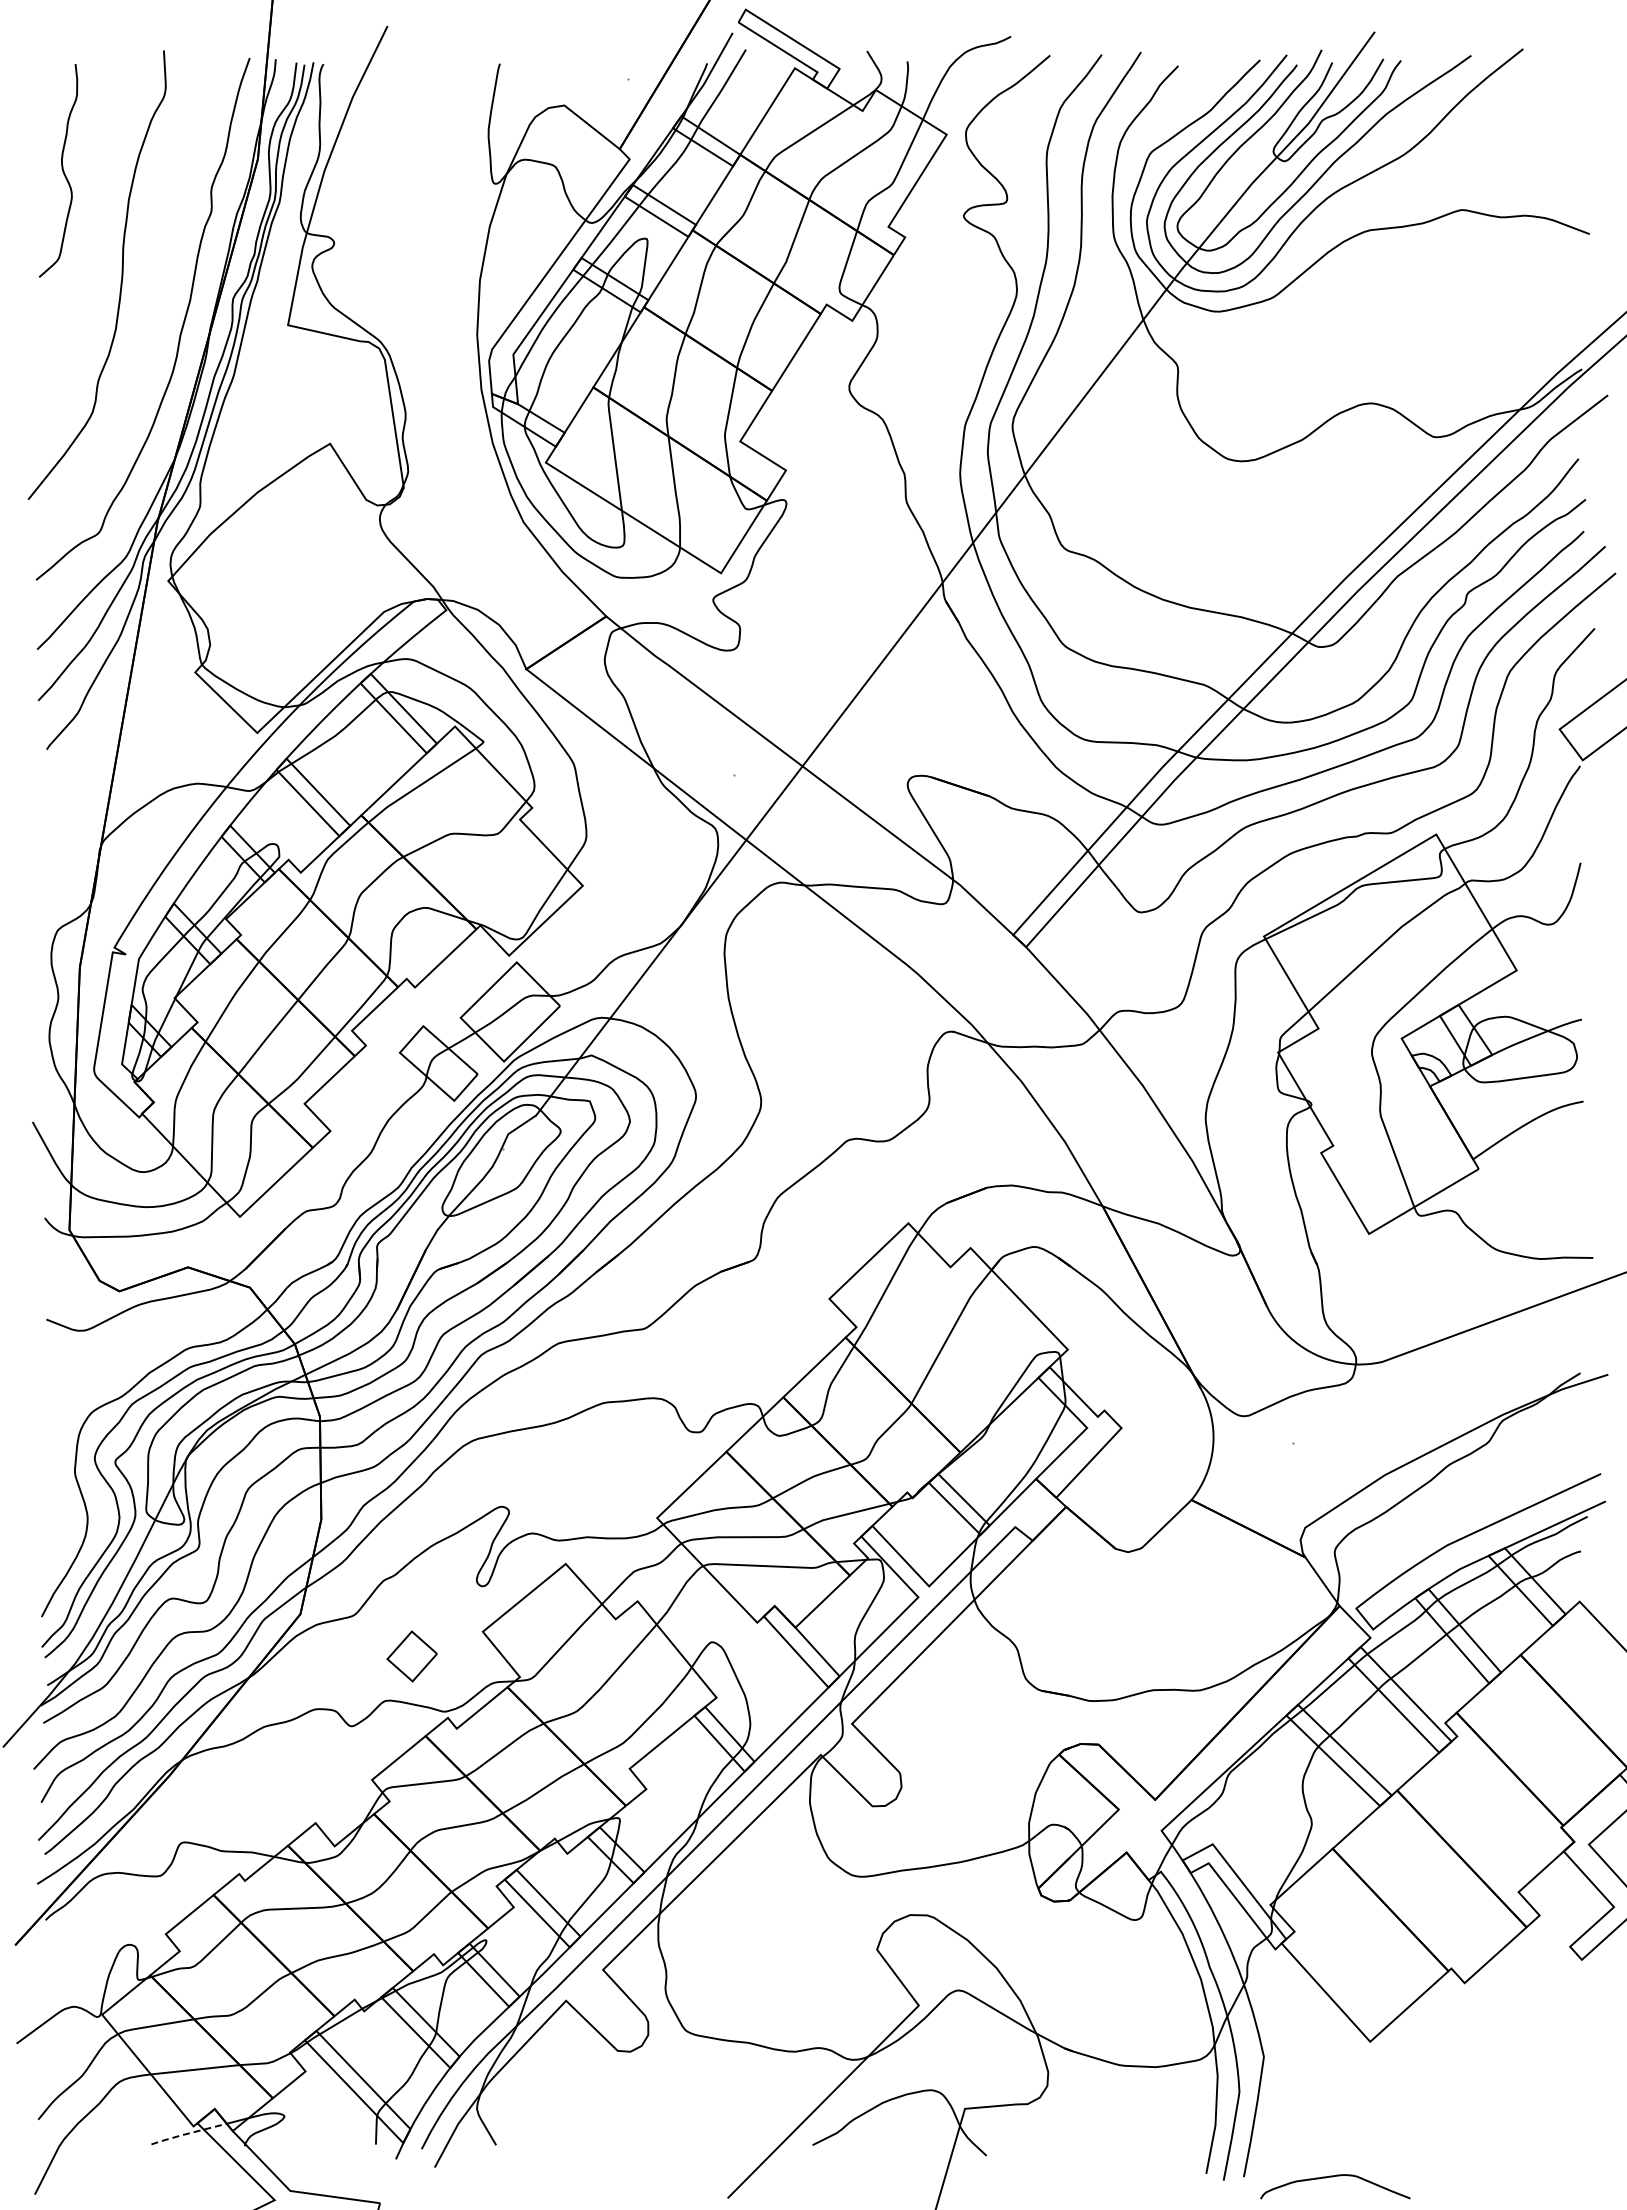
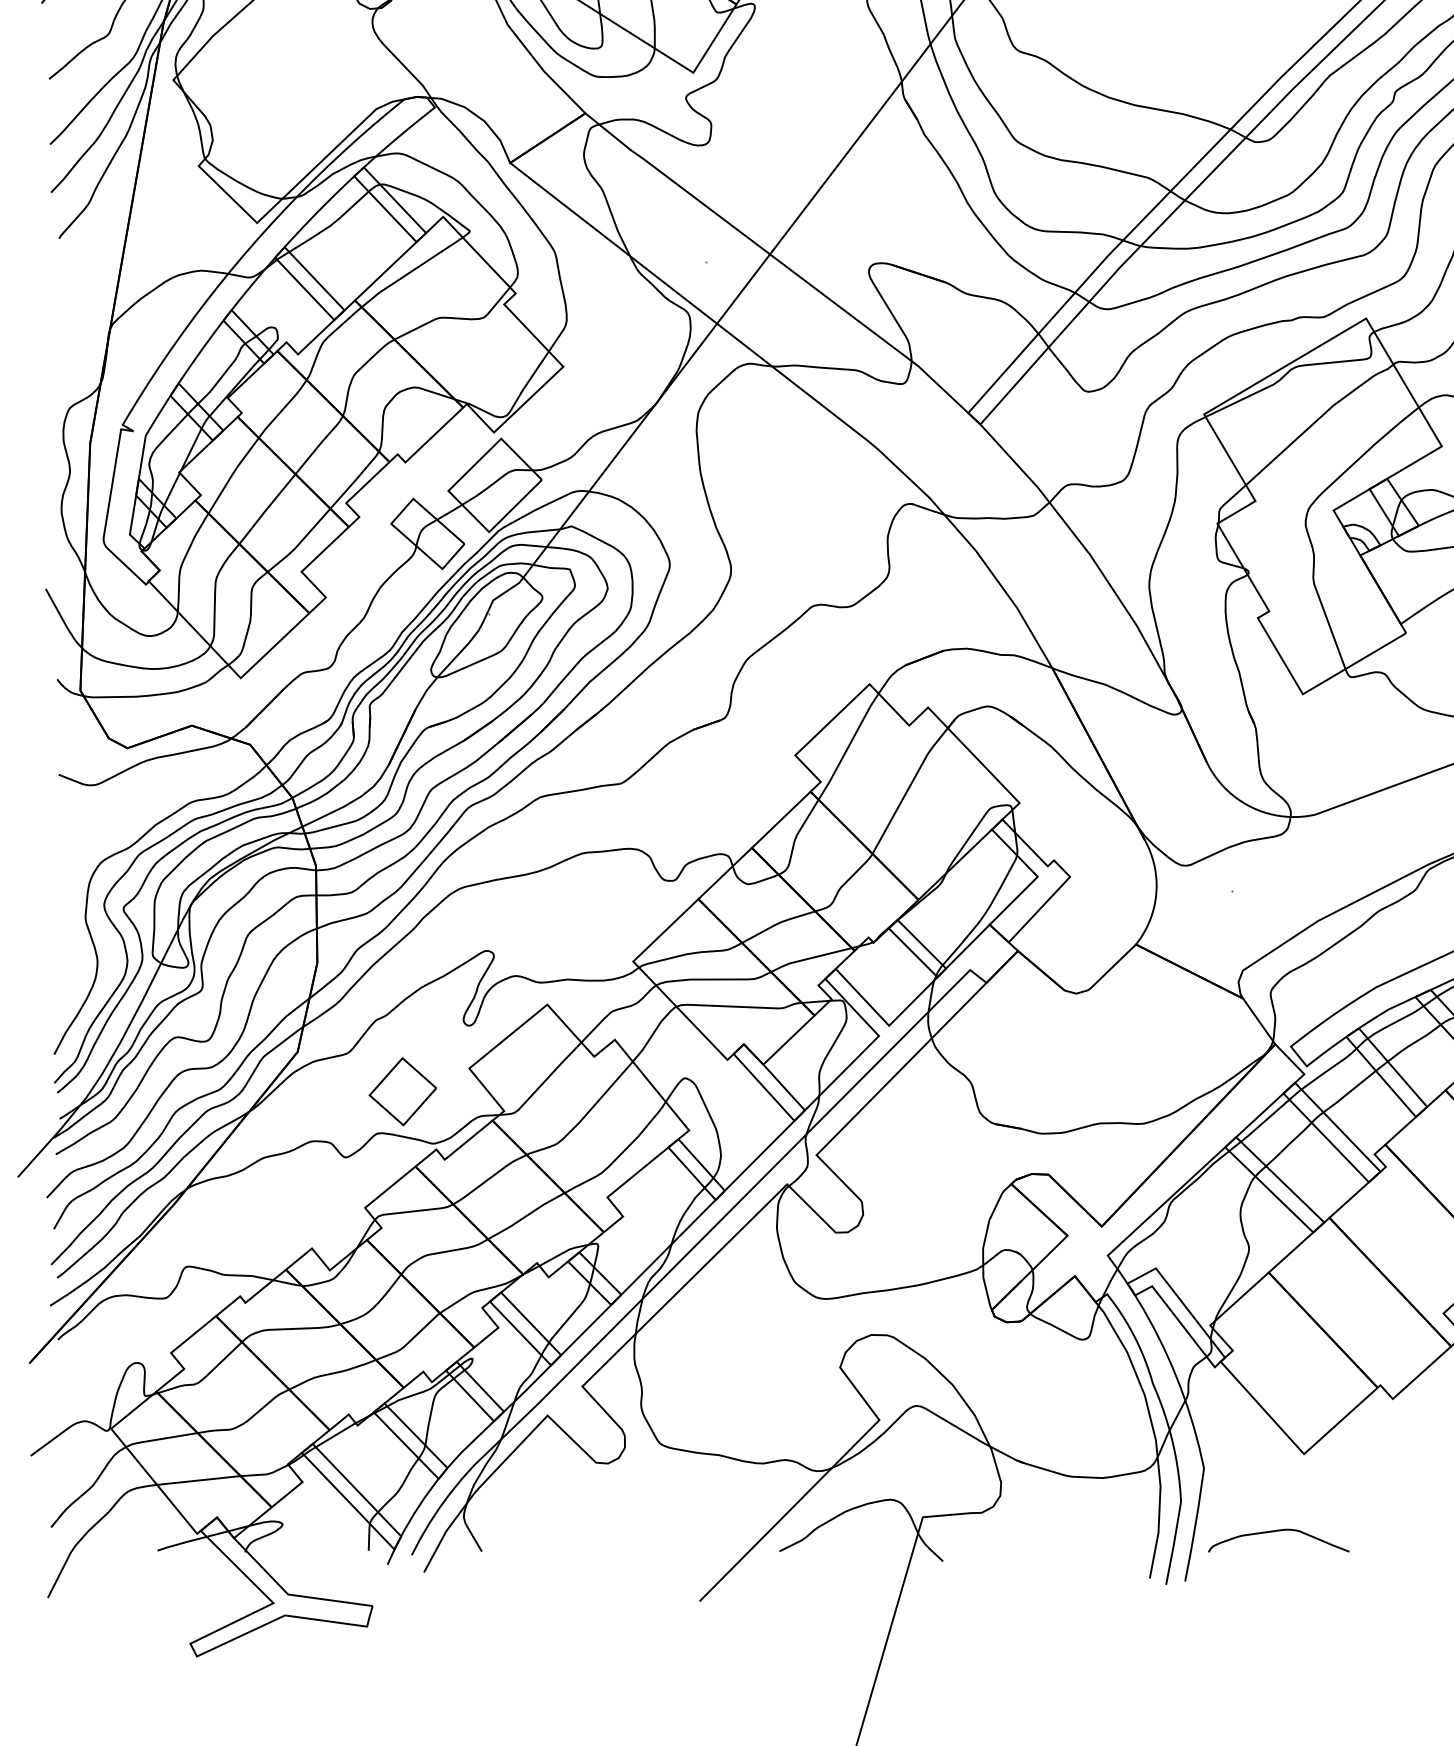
part: (411, 1656) -> (402, 1091), size x1.43
line: (187, 2133) -> (191, 1540), dashed -> solid
curve: (1333, 2177) -> (1277, 1531), moved

